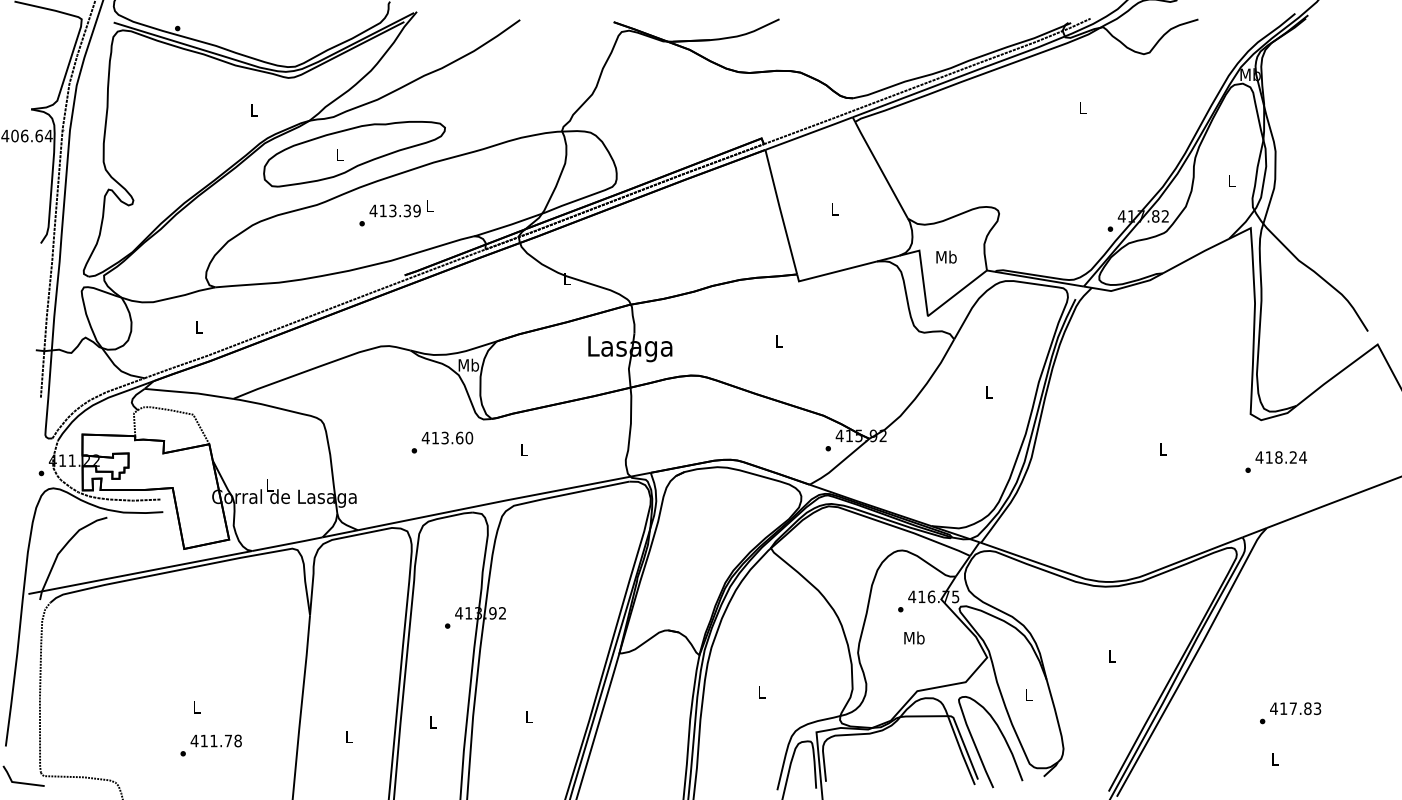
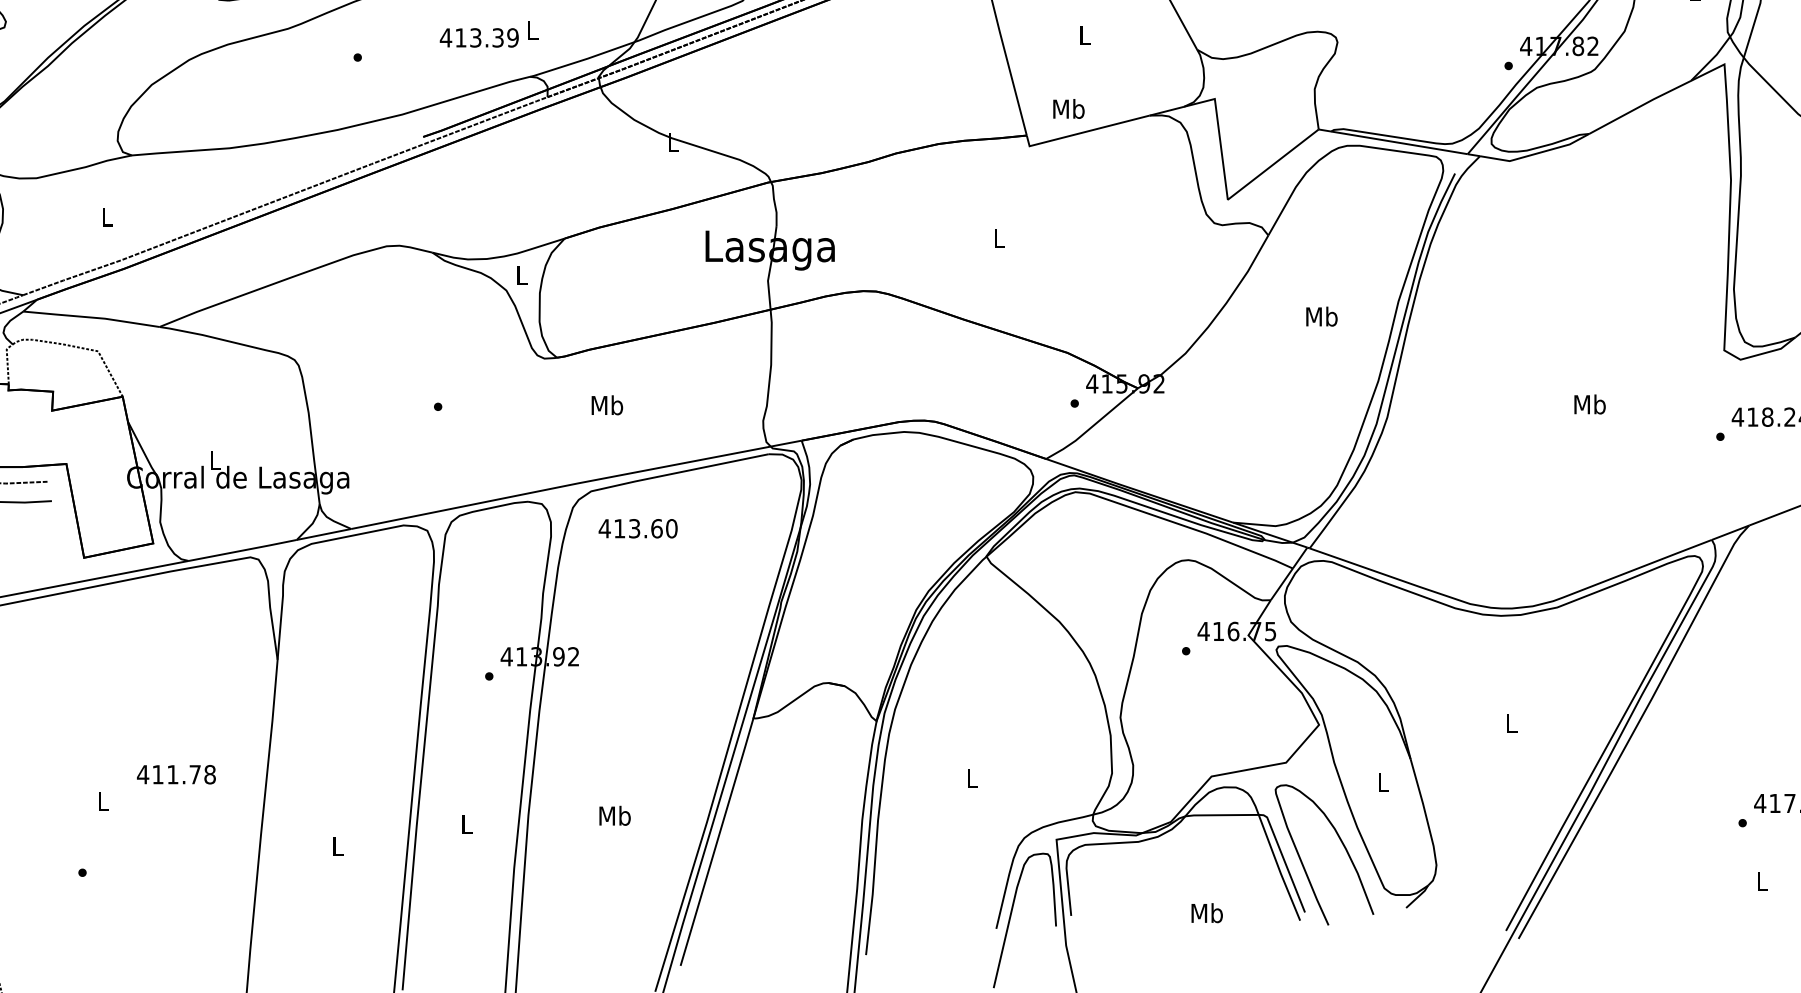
text: (401, 208) -> (489, 34), moved
text: (946, 256) -> (1068, 107), moved
text: (468, 364) -> (521, 274), Mb -> L
text: (988, 391) -> (1321, 315), L -> Mb
text: (447, 437) -> (638, 527), moved
text: (1163, 448) -> (1590, 403), L -> Mb
text: (524, 449) -> (607, 404), L -> Mb
text: (914, 637) -> (1207, 912), moved
text: (529, 716) -> (615, 815), L -> Mb
text: (215, 740) -> (175, 773), moved

